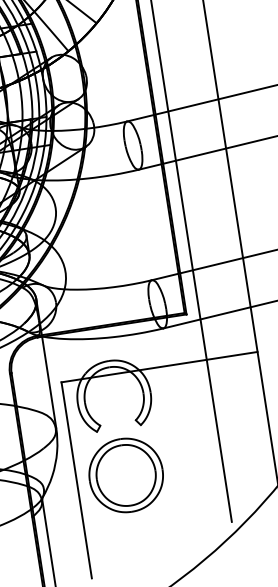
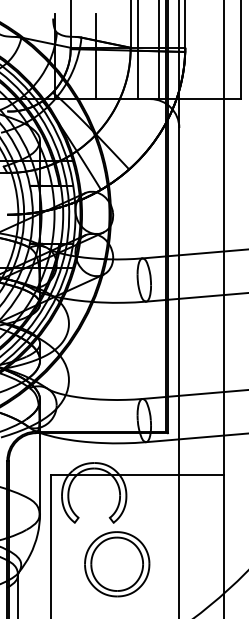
part: (126, 475) -> (117, 564), moved

